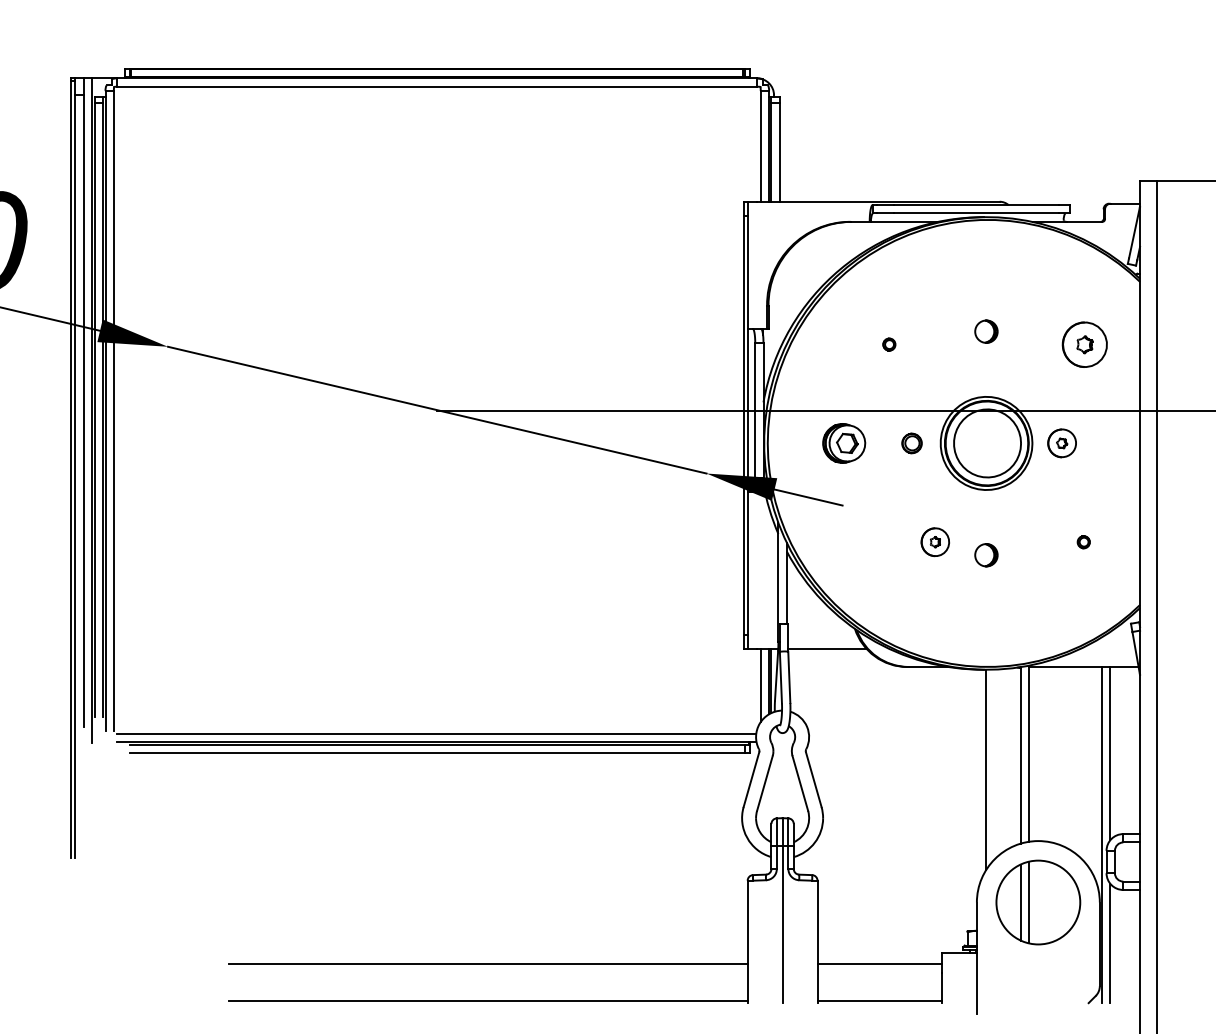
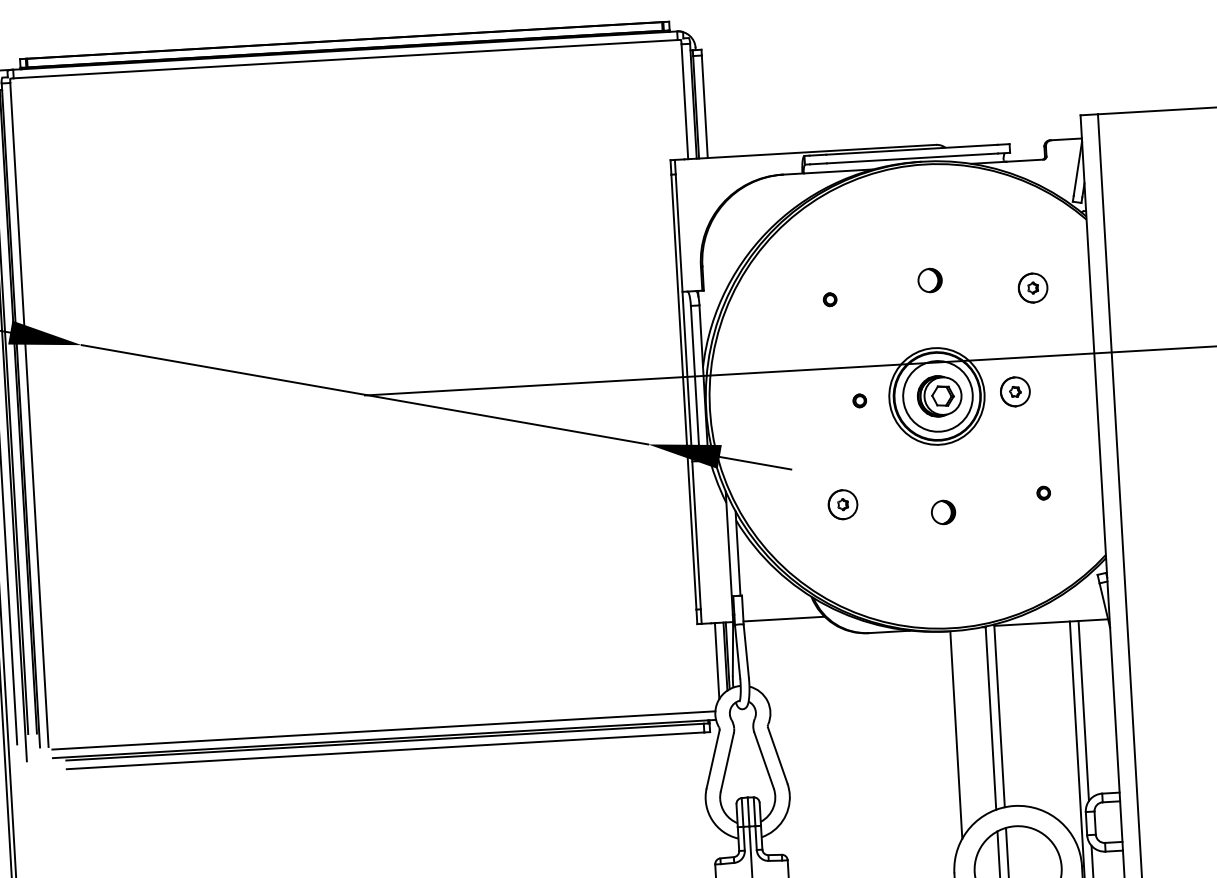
part: (1084, 344) -> (1032, 287), size x0.62
part: (844, 443) -> (940, 396), moved
part: (912, 443) -> (860, 400), size x0.62
part: (934, 542) -> (842, 505), moved

